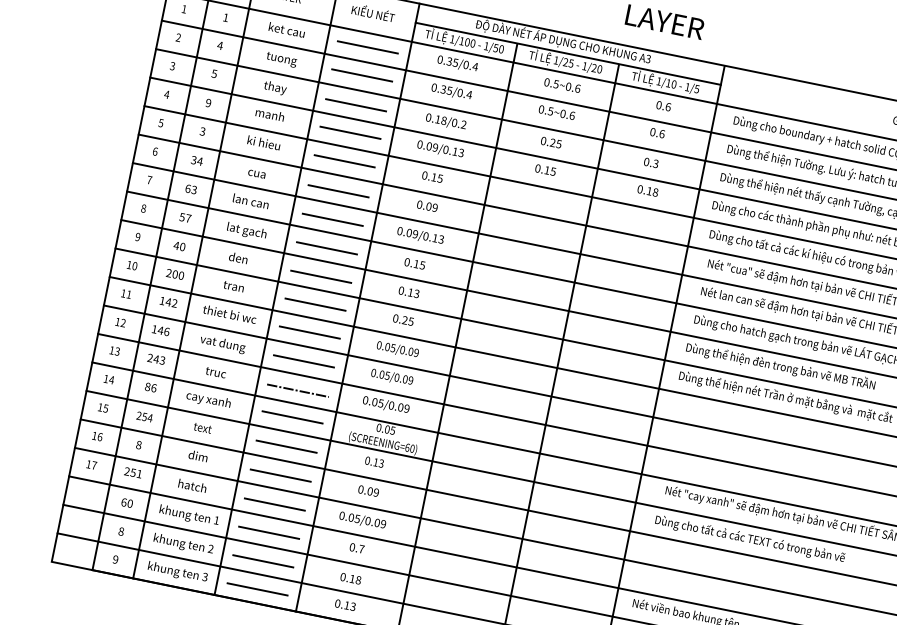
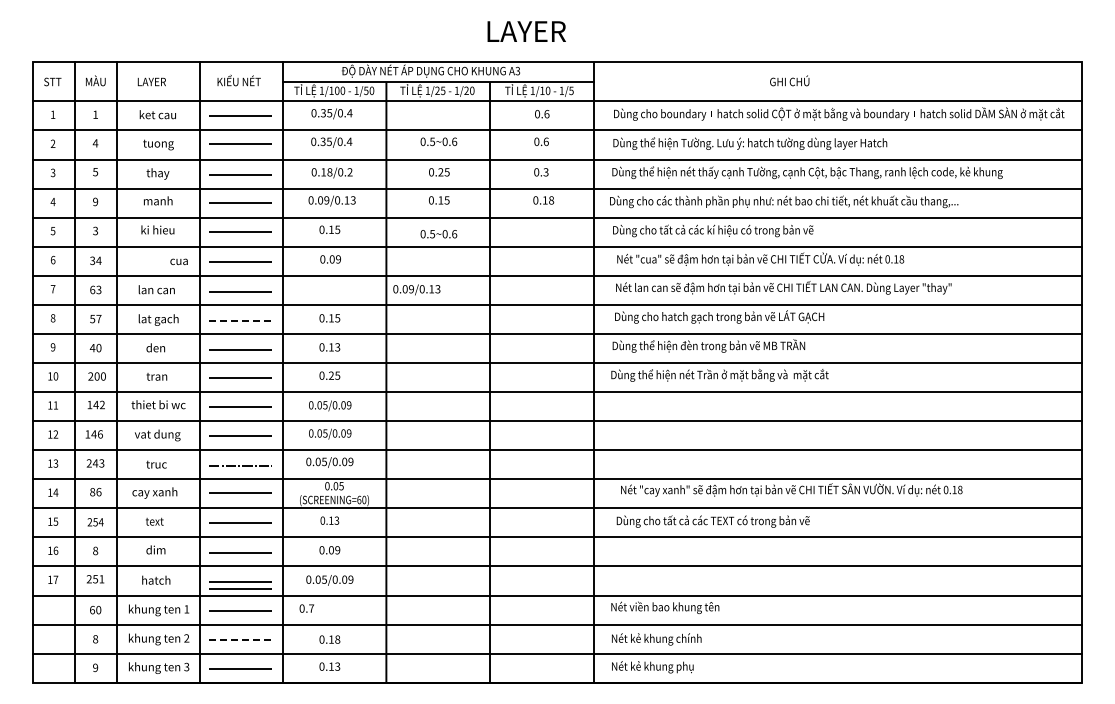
text: (561, 85) -> (438, 234), moved
text: (256, 173) -> (178, 261), moved
text: (420, 235) -> (416, 289), moved
line: (326, 248) -> (240, 320), solid -> dashed
line: (273, 510) -> (240, 588), added
text: (356, 548) -> (306, 608), moved
line: (263, 561) -> (240, 640), solid -> dashed

